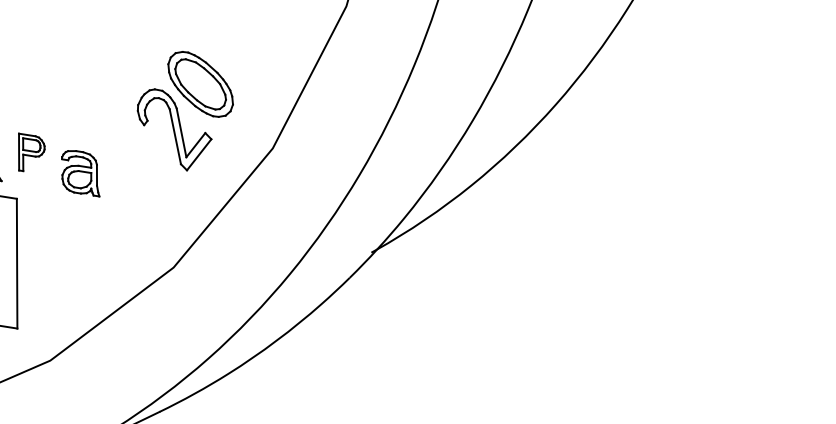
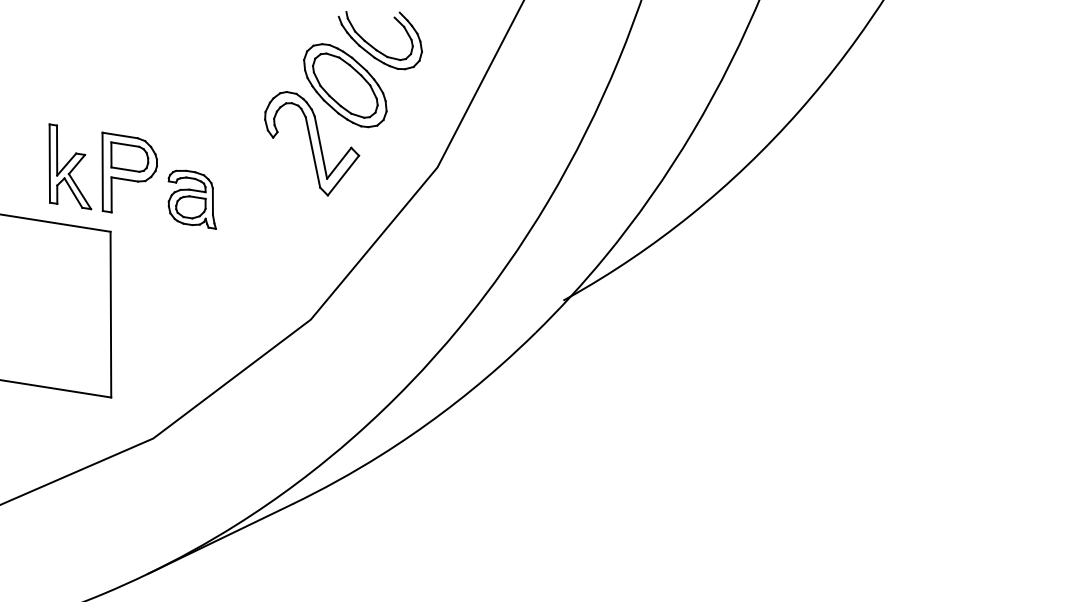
part: (222, 53) -> (373, 46), added
part: (31, 152) -> (129, 172), size x1.67

